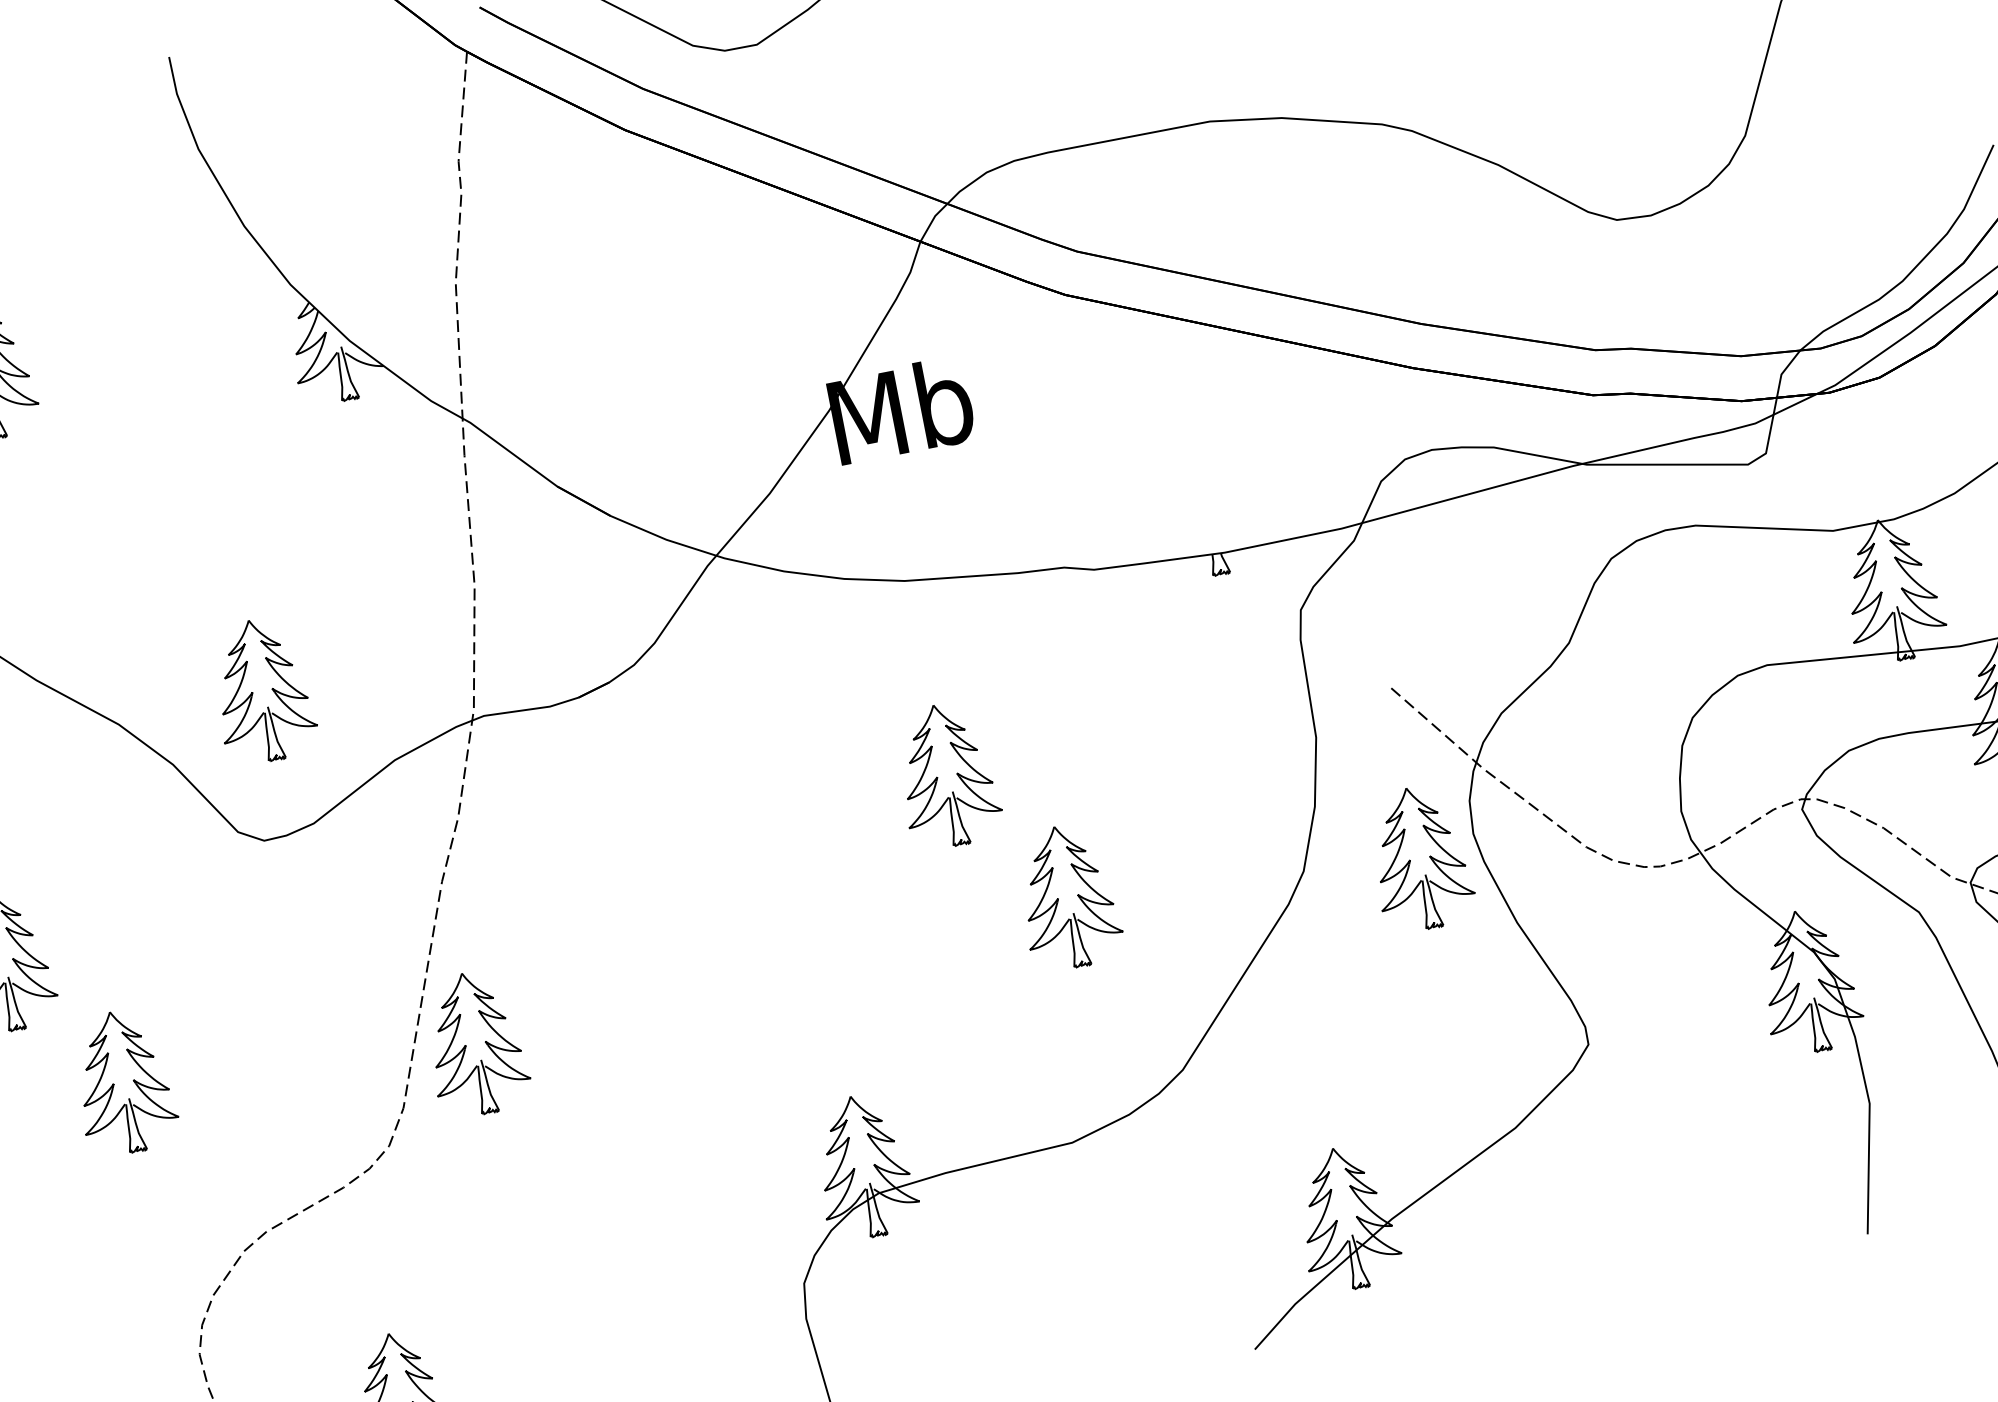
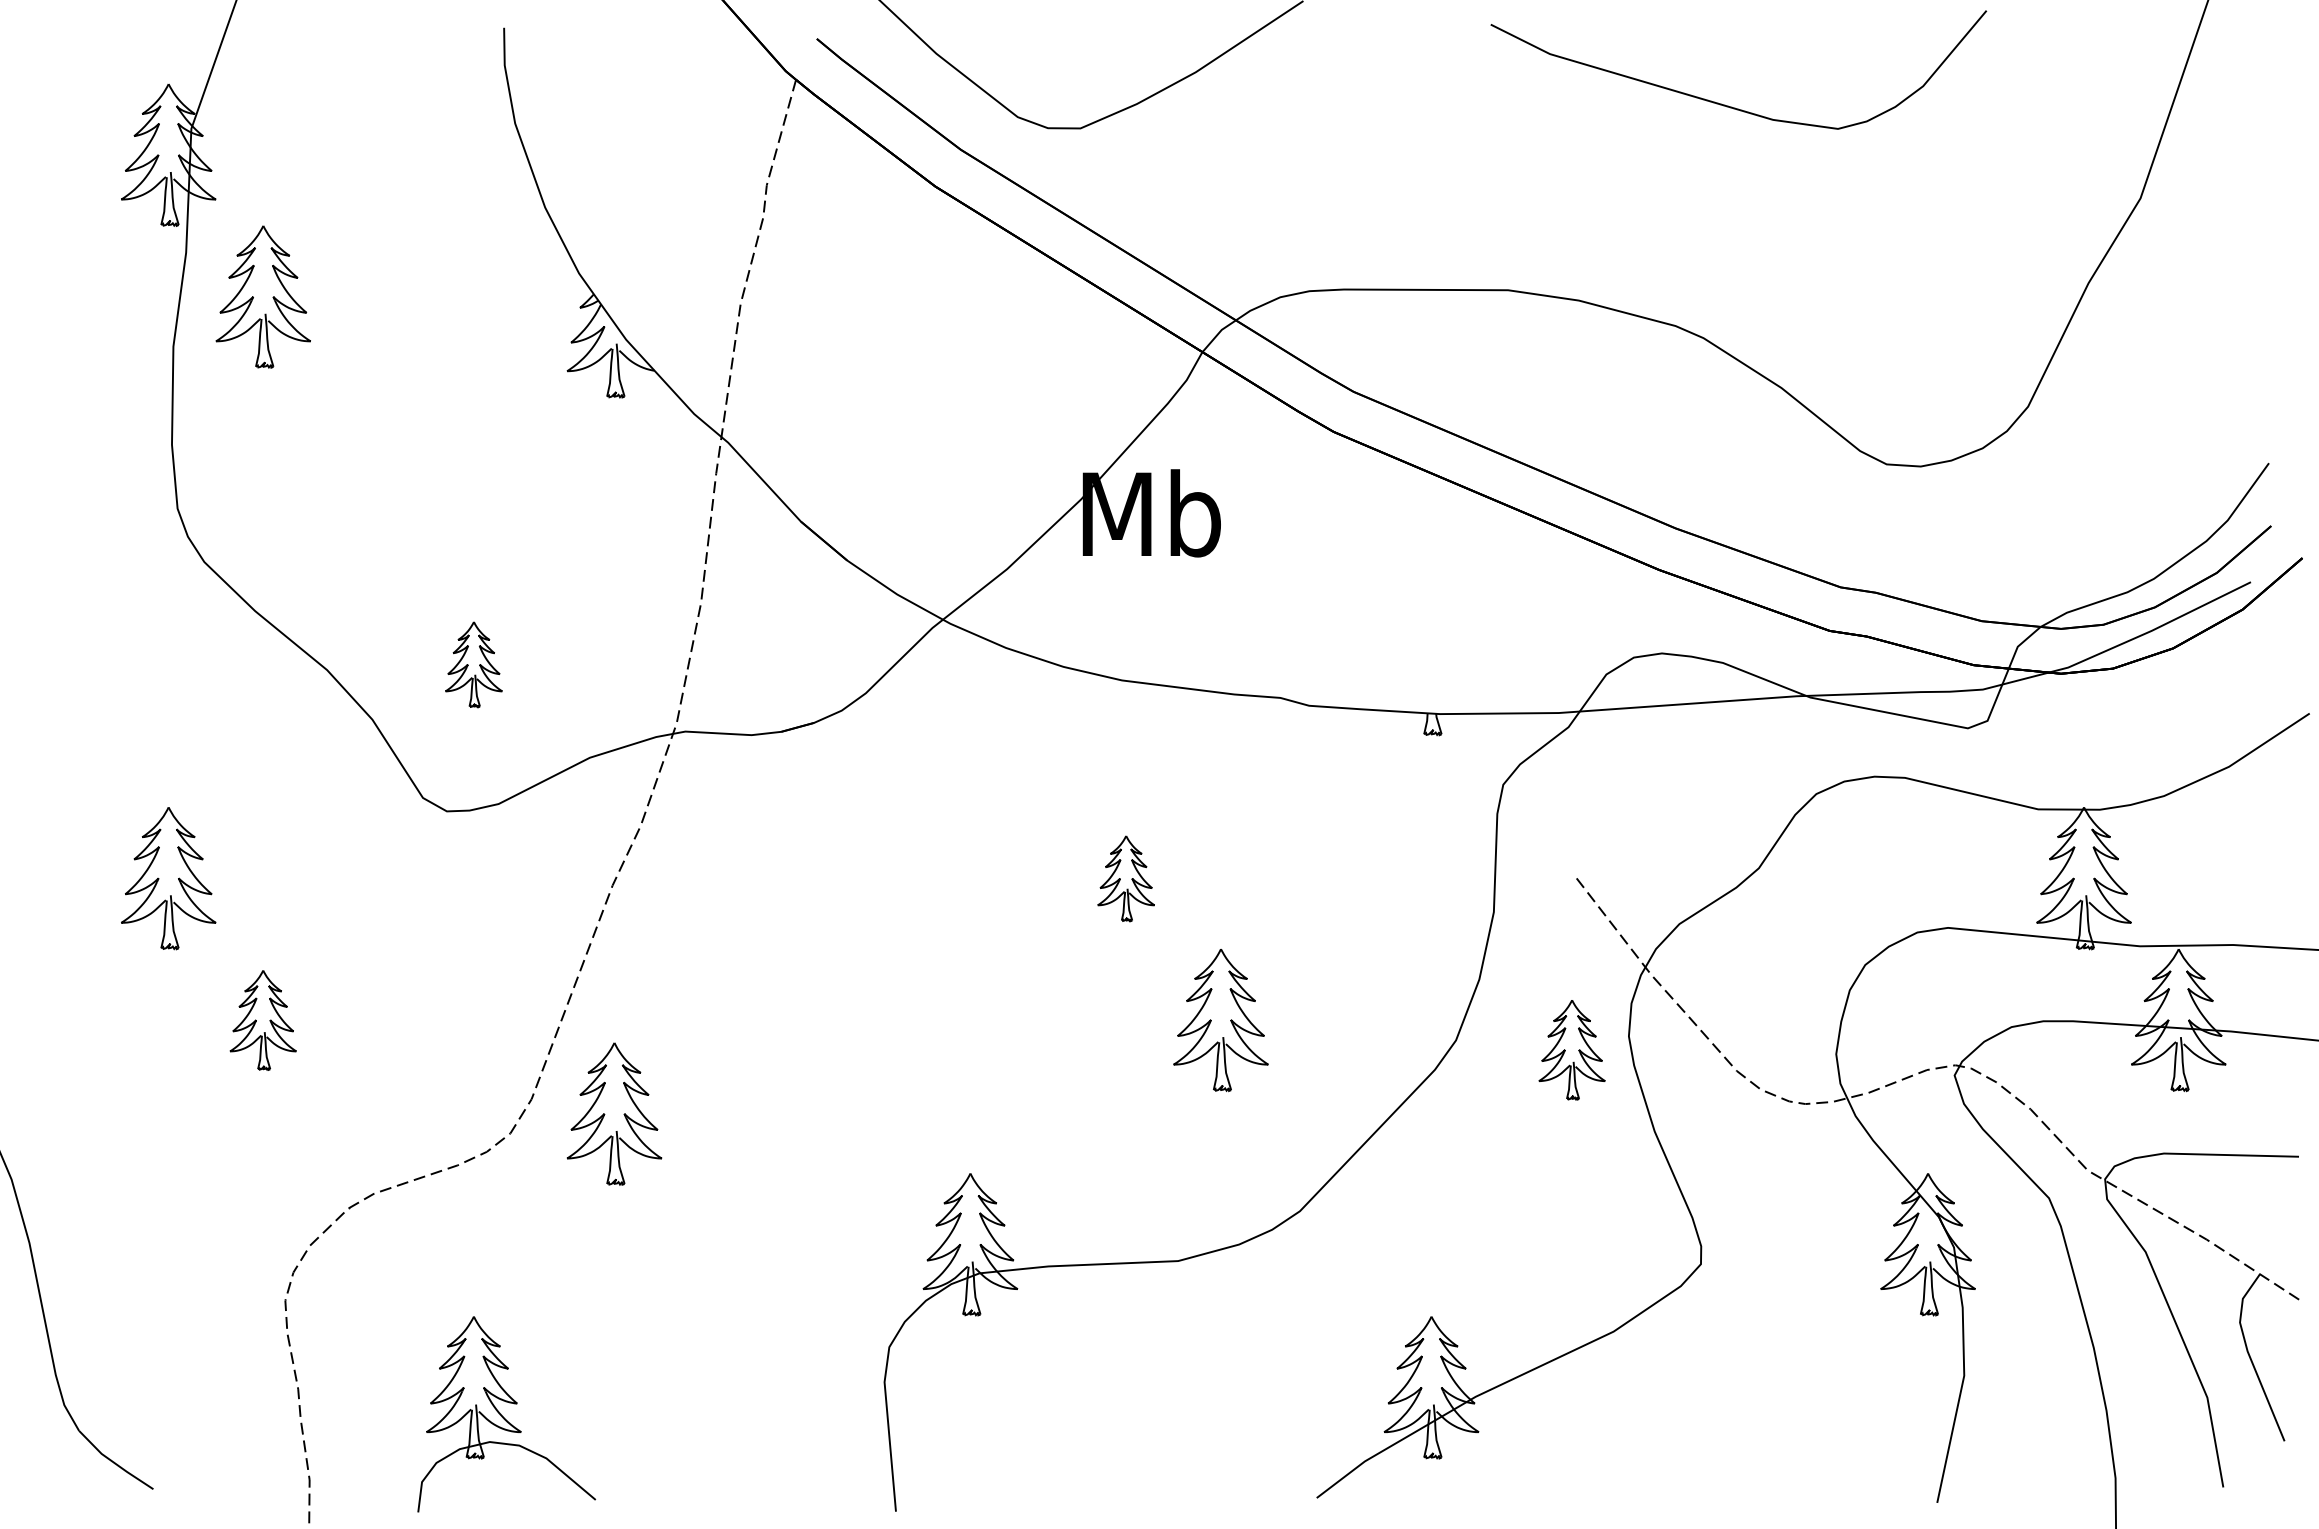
part: (262, 690) -> (473, 664), size x0.6
part: (946, 775) -> (1125, 878), size x0.6
part: (1419, 857) -> (1571, 1049), size x0.7
part: (475, 1043) -> (614, 1113), moved
part: (122, 1082) -> (262, 1020), size x0.7

